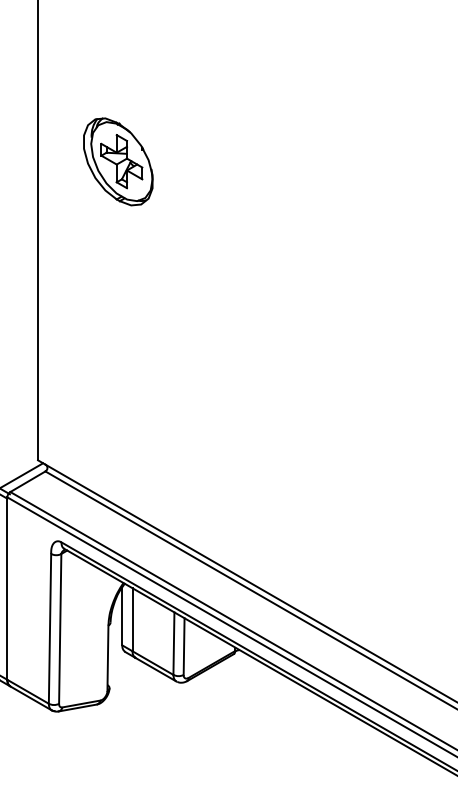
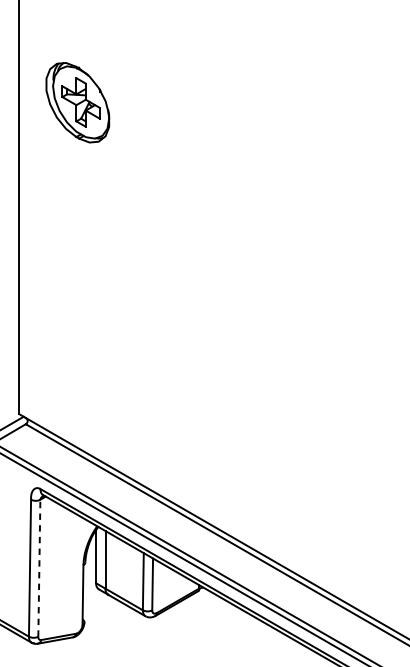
part: (118, 161) -> (78, 102), moved
line: (60, 628) -> (39, 567), solid -> dashed

